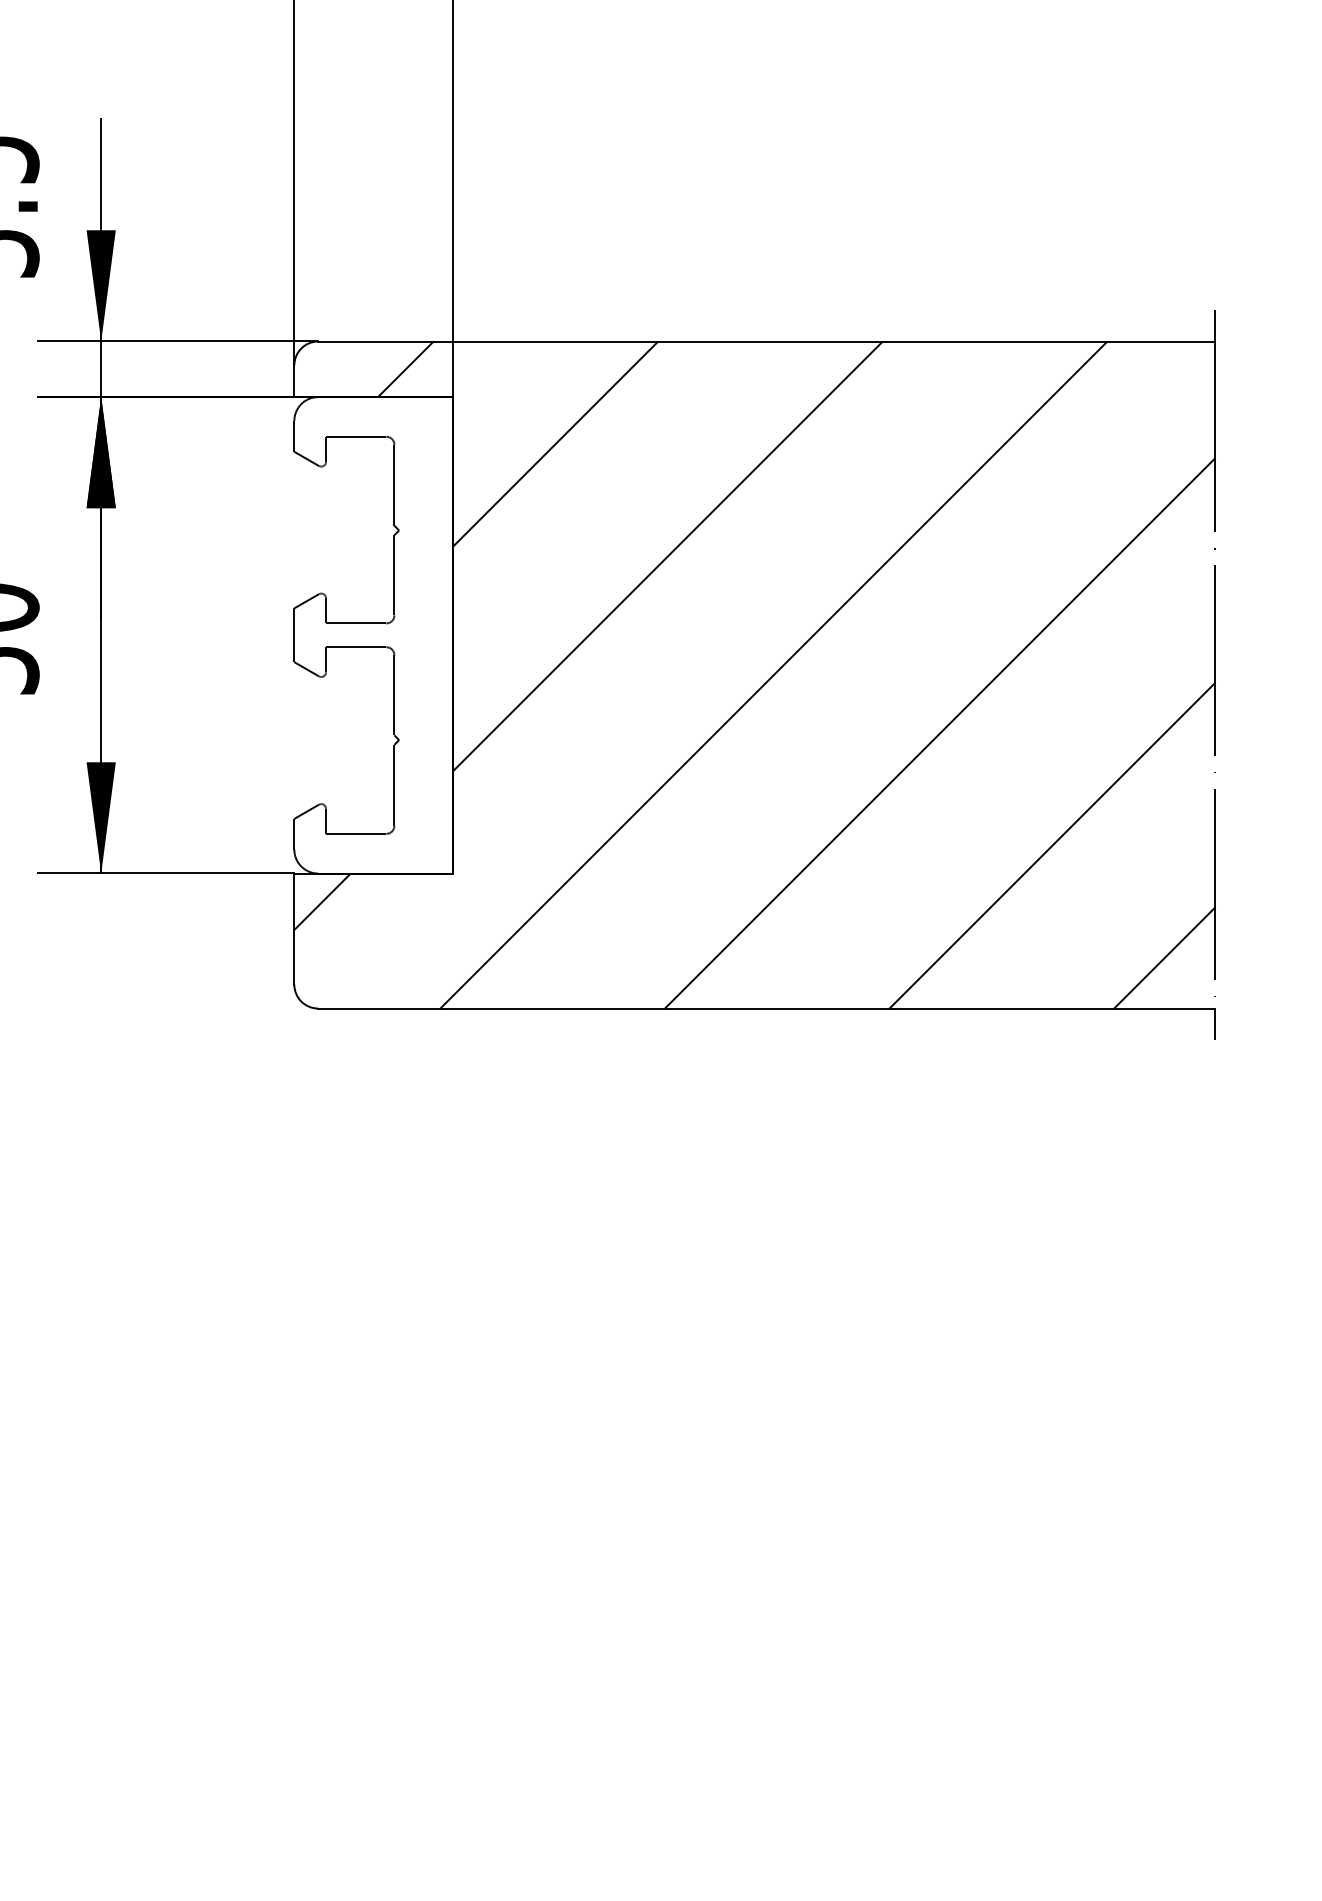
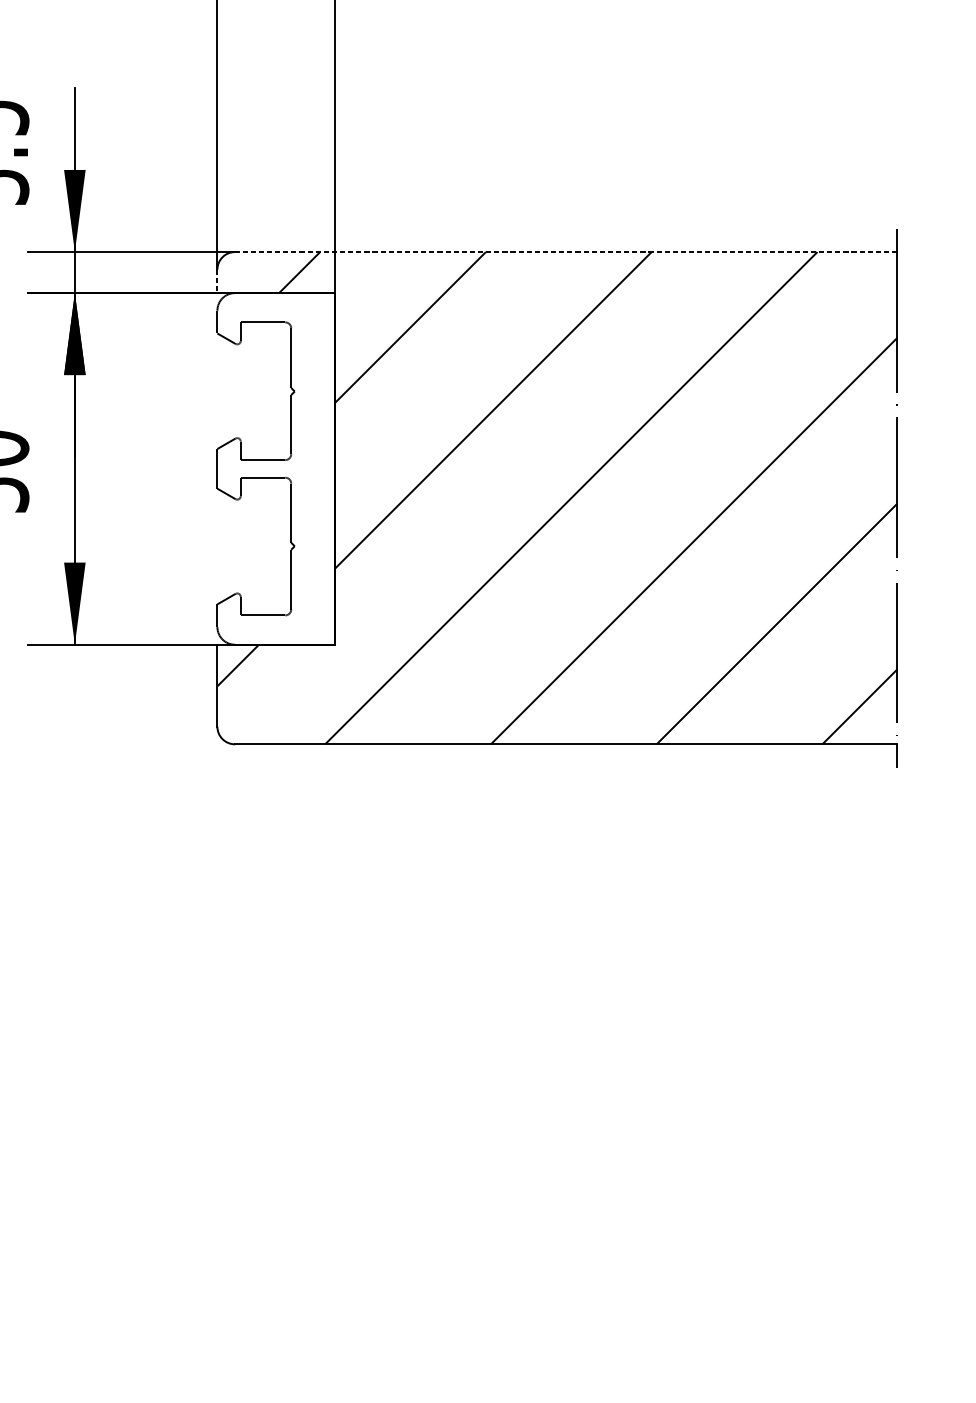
line: (766, 341) -> (565, 252), solid -> dashed
line: (294, 381) -> (217, 281), solid -> dashed

